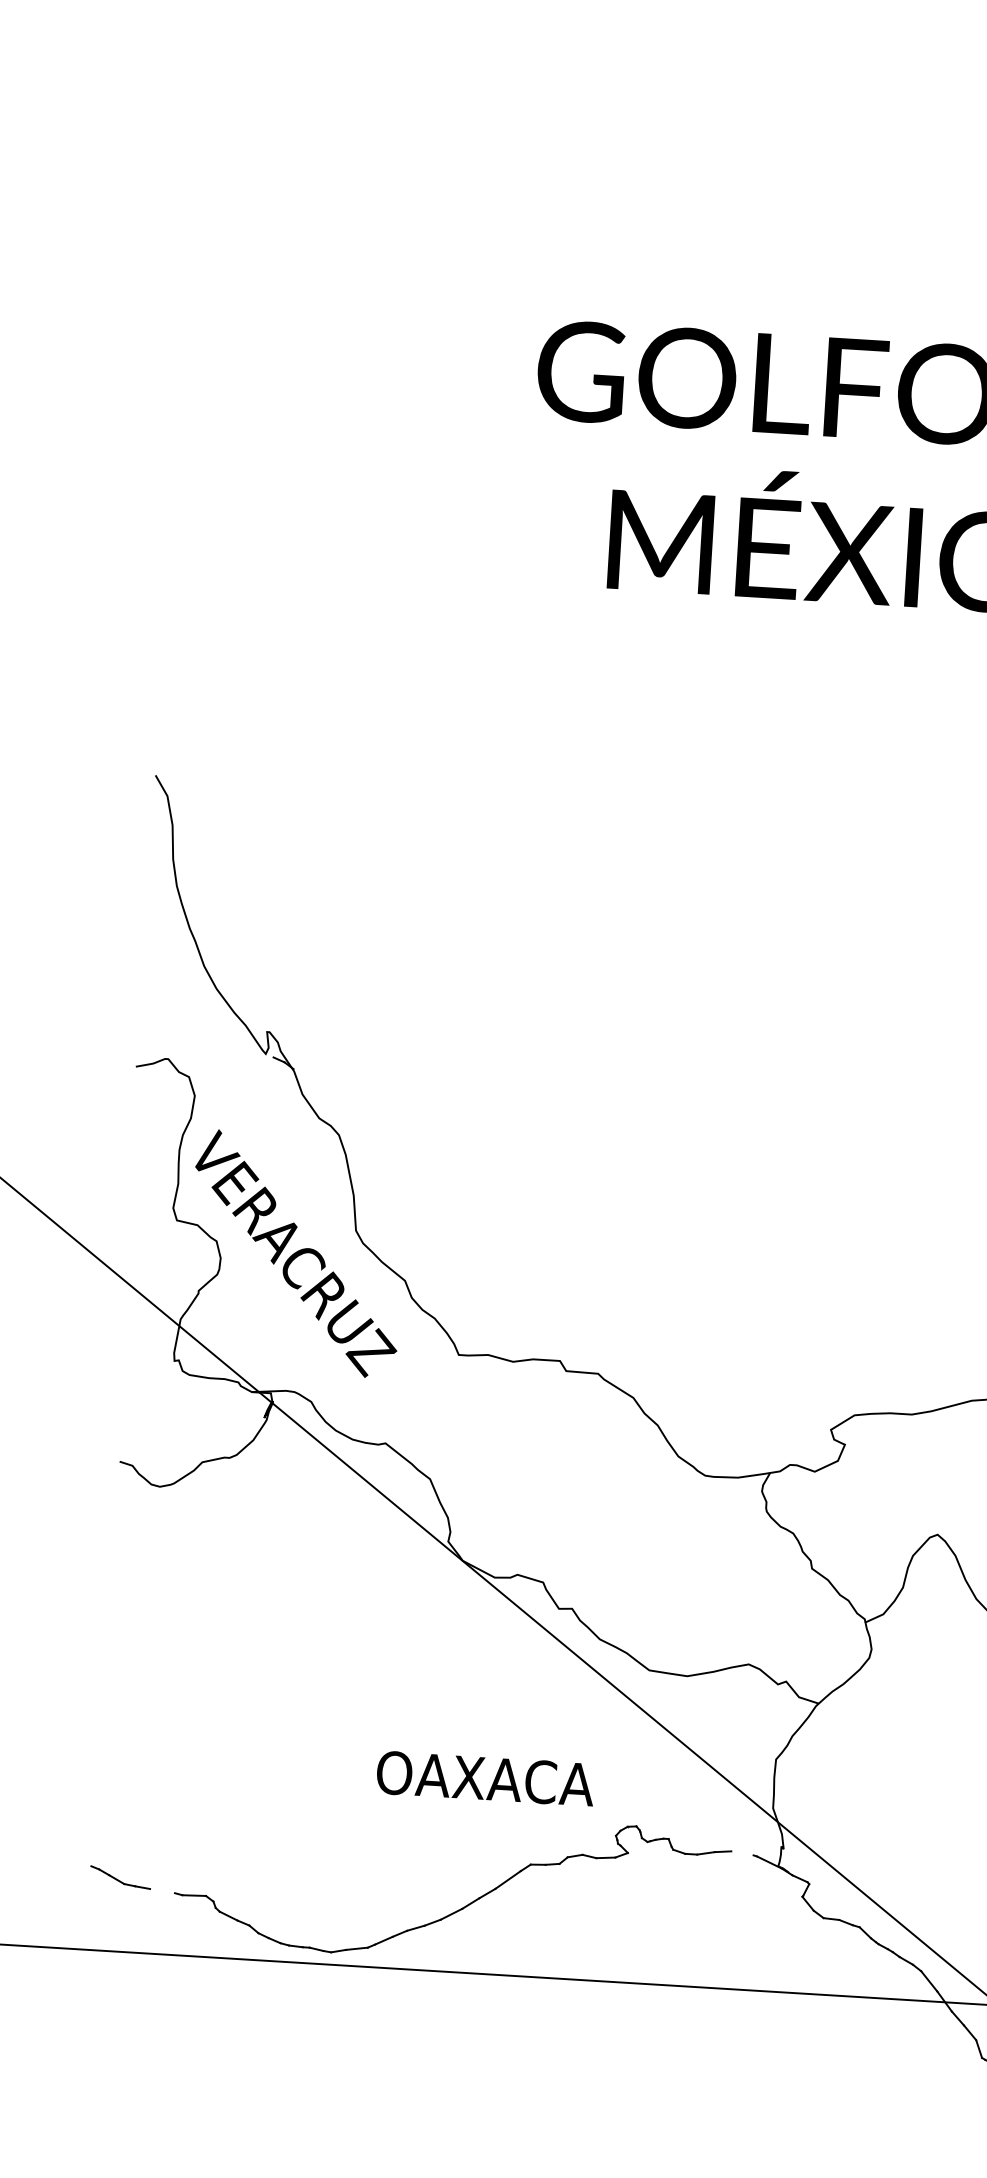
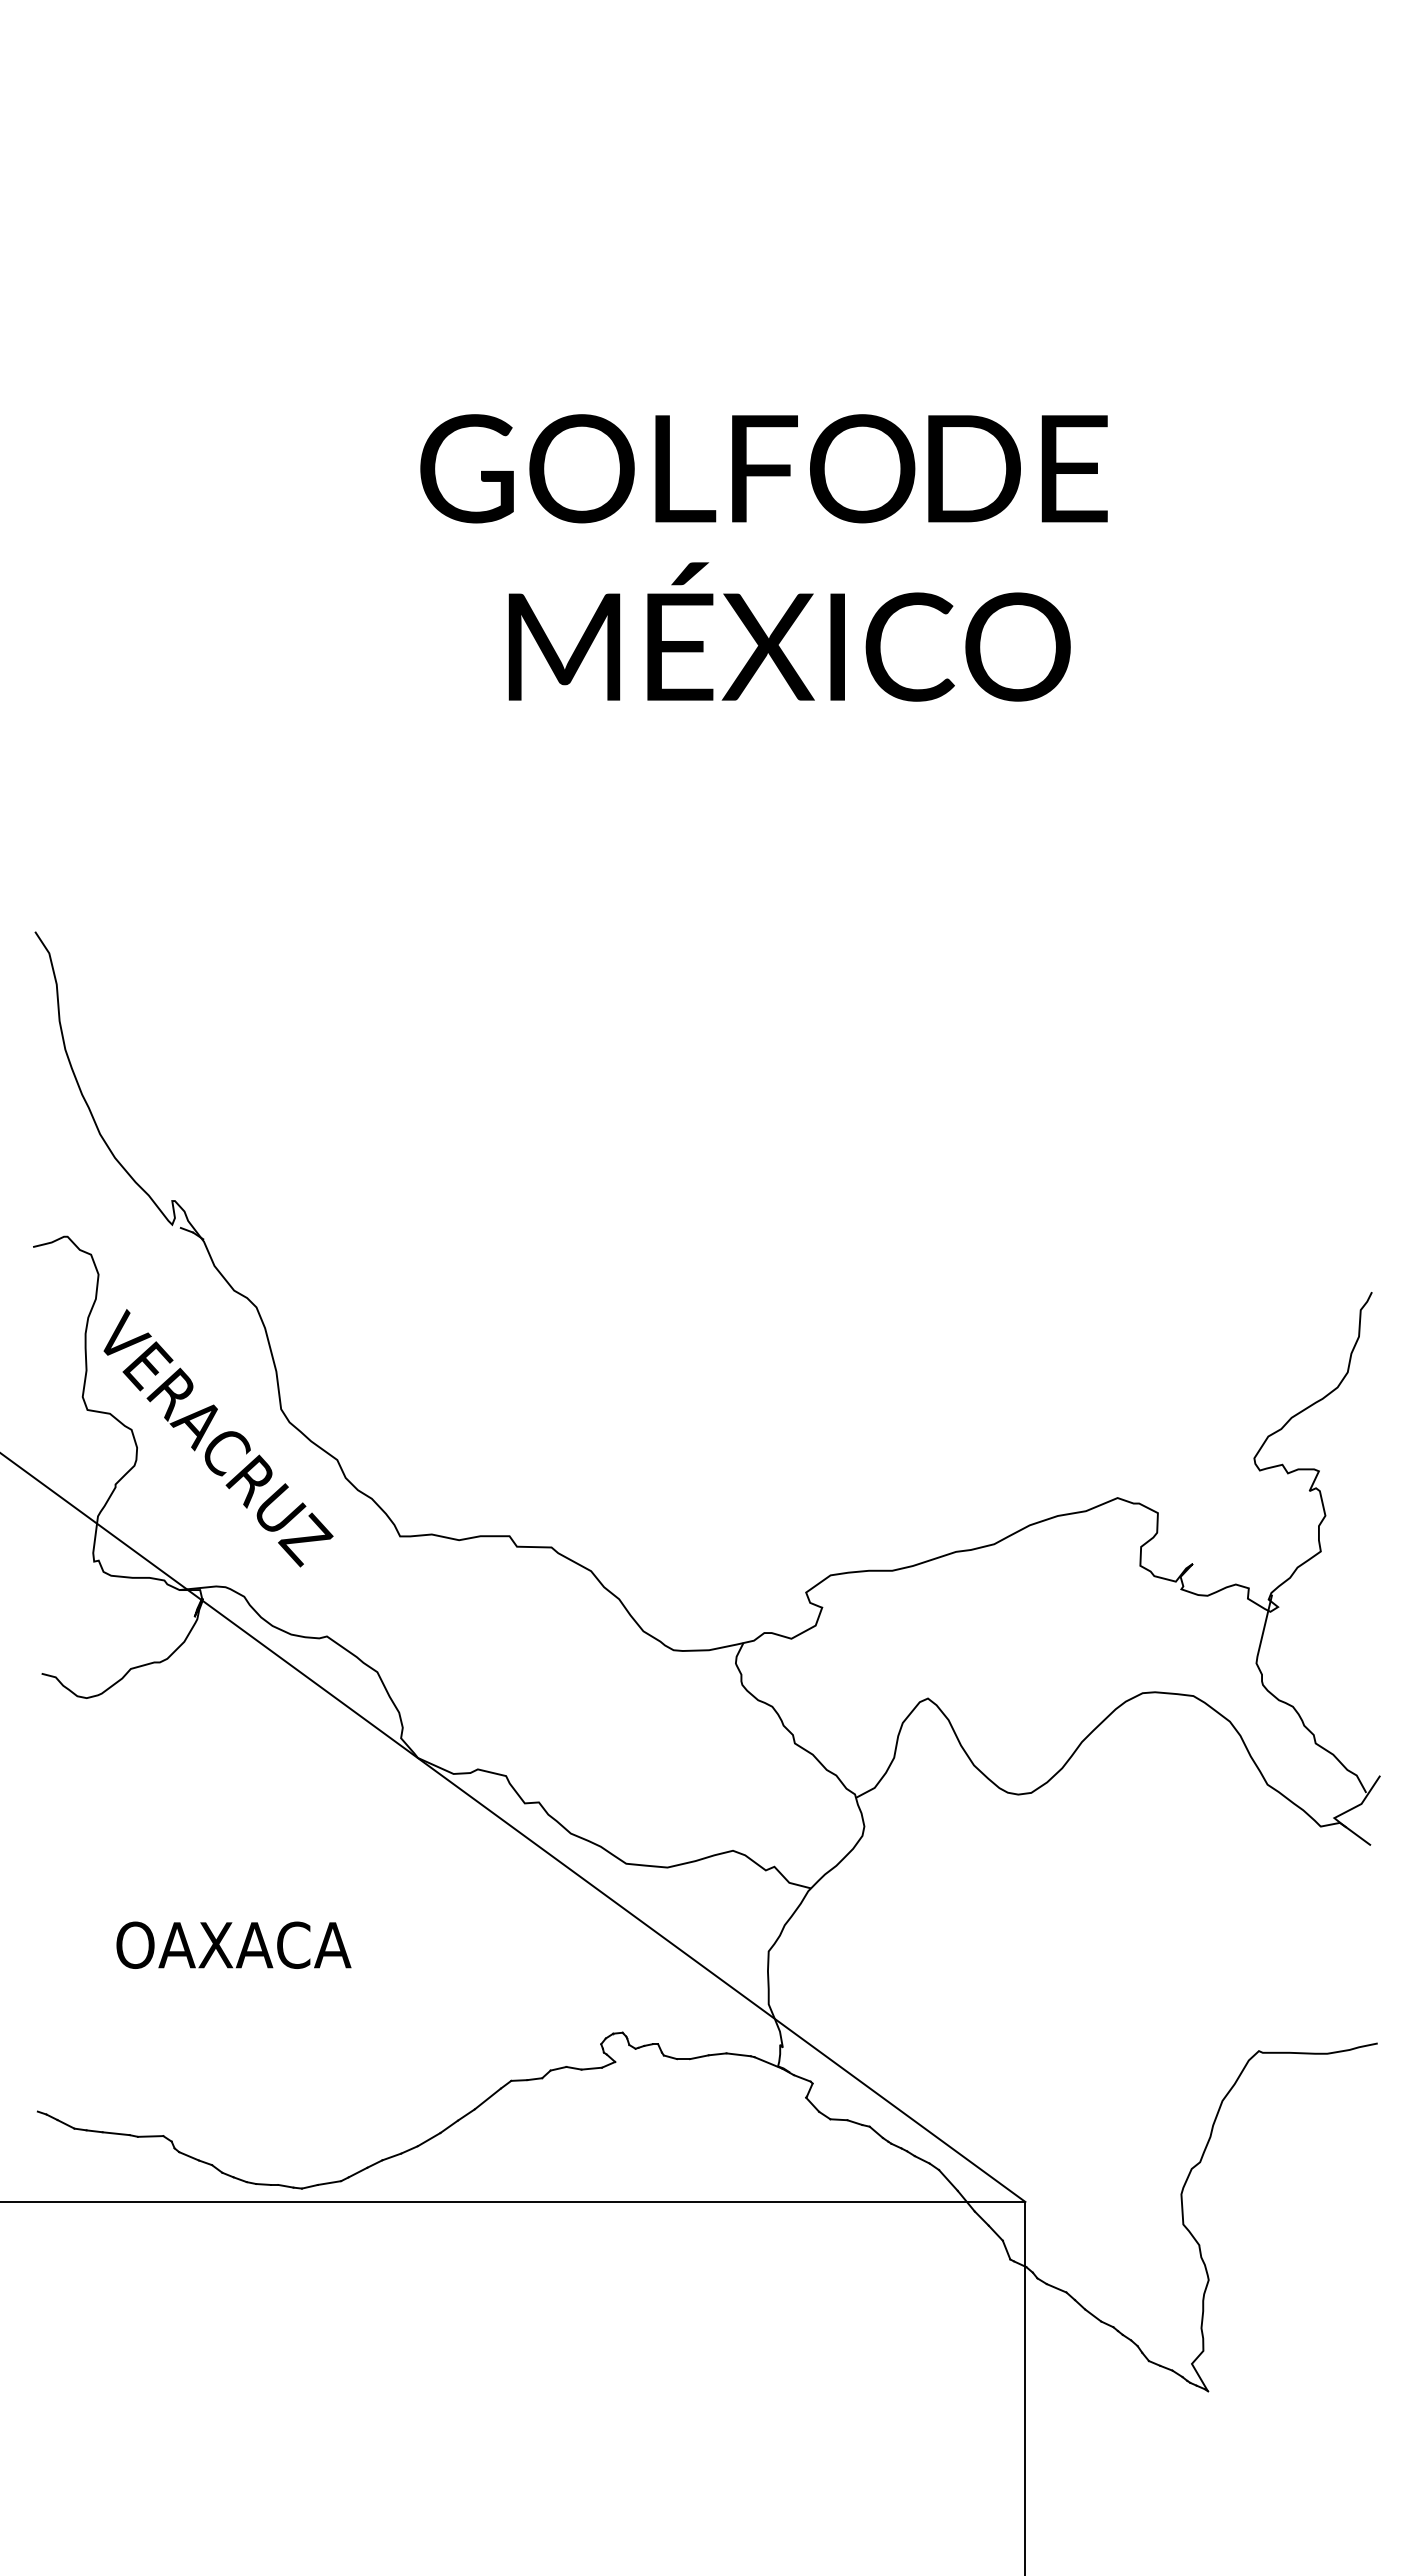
text: (485, 1777) -> (233, 1944), moved
line: (742, 1853) -> (738, 2054), added
line: (161, 1890) -> (115, 2133), added

